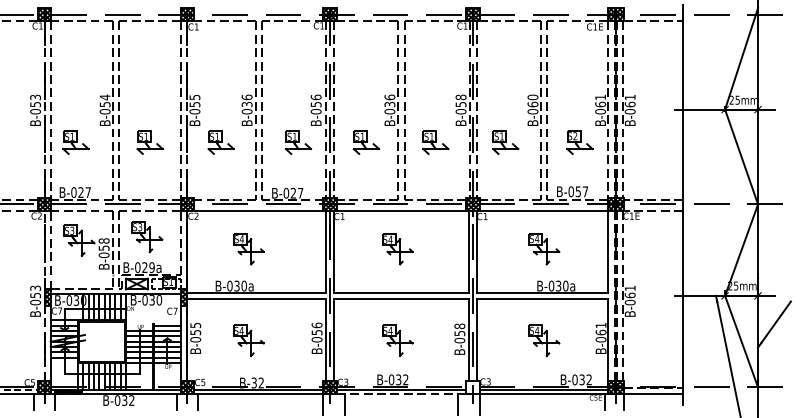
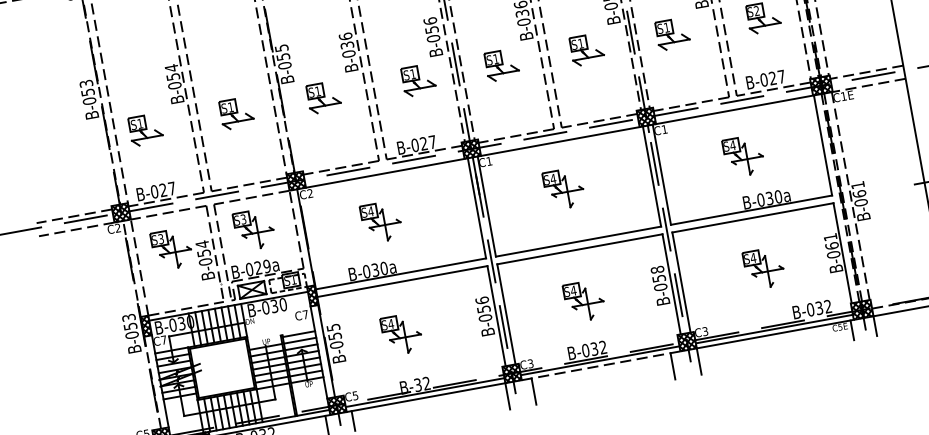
text: (577, 191) -> (771, 78), B-057 -> B-027
text: (103, 240) -> (201, 243), B-058 -> B-054
hatch: (472, 387) -> (686, 341), added

